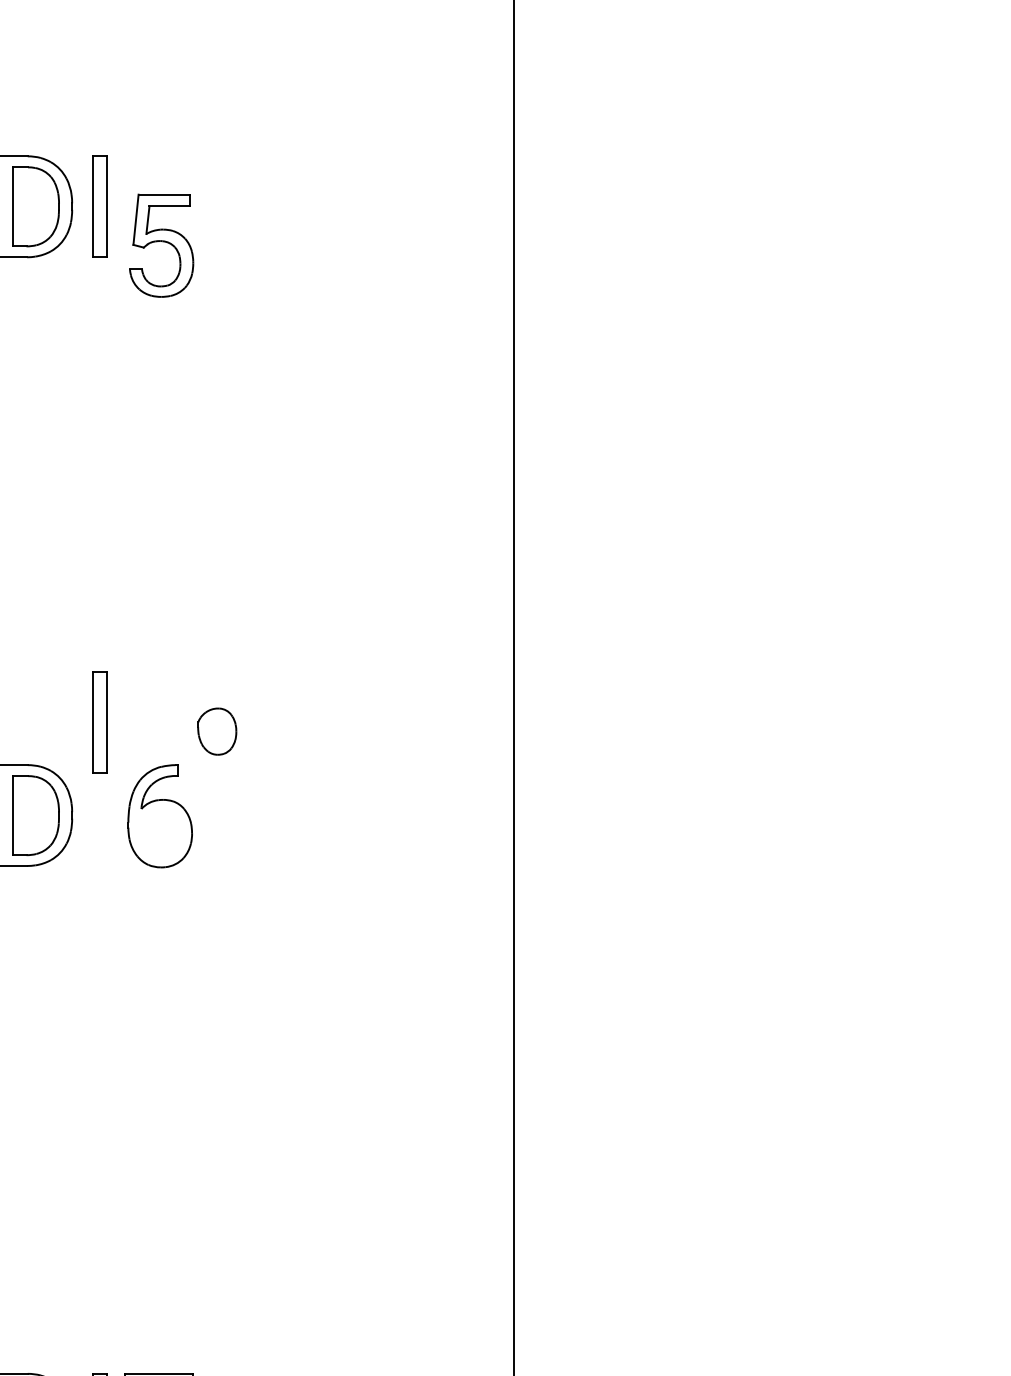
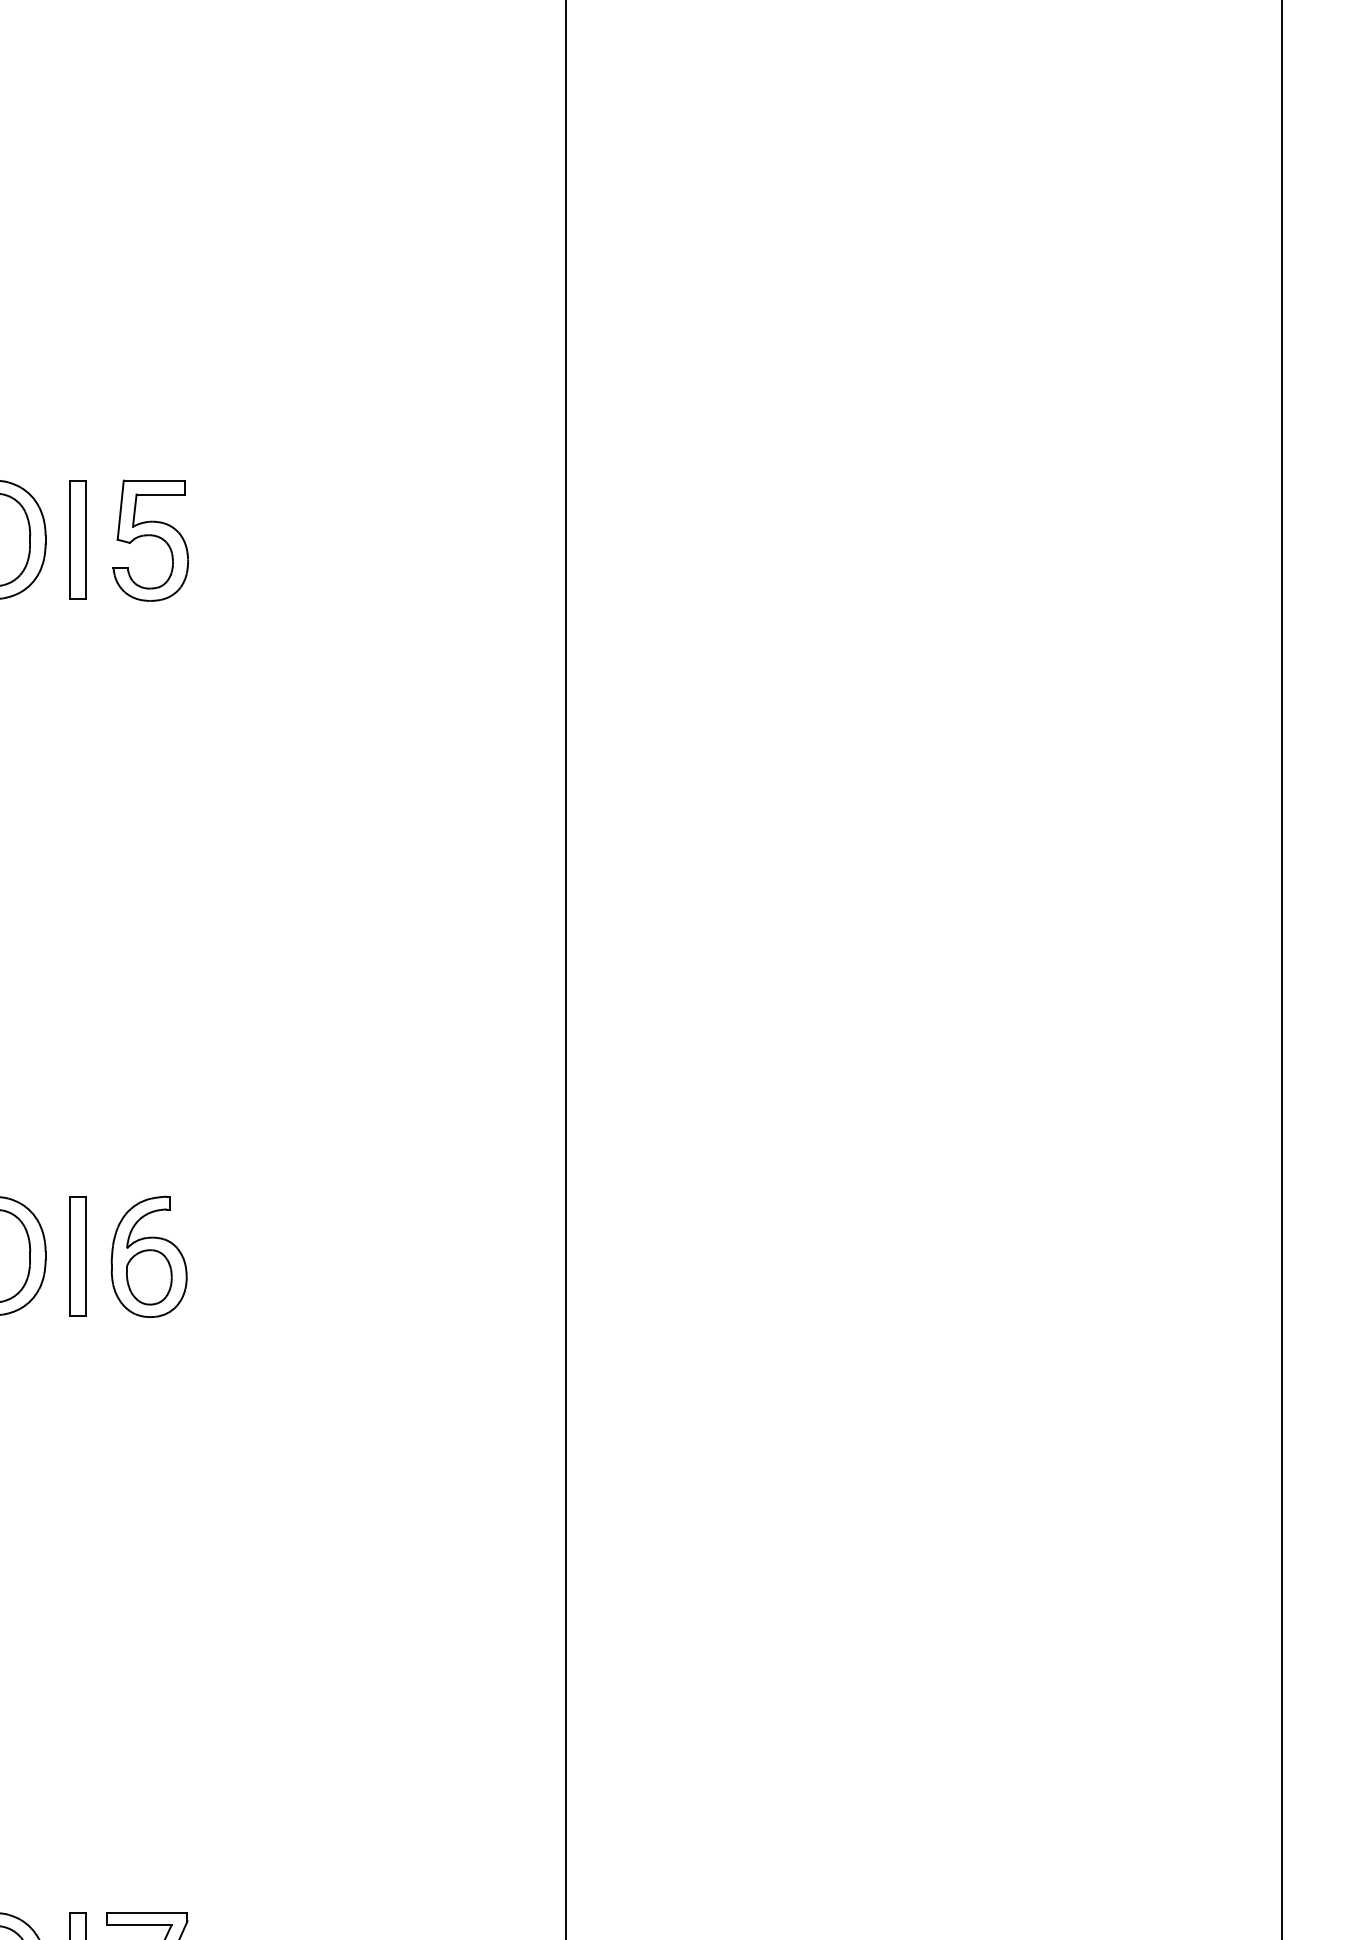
part: (161, 245) -> (150, 540), moved
part: (99, 723) -> (77, 1256), moved
part: (217, 731) -> (149, 1277), moved

